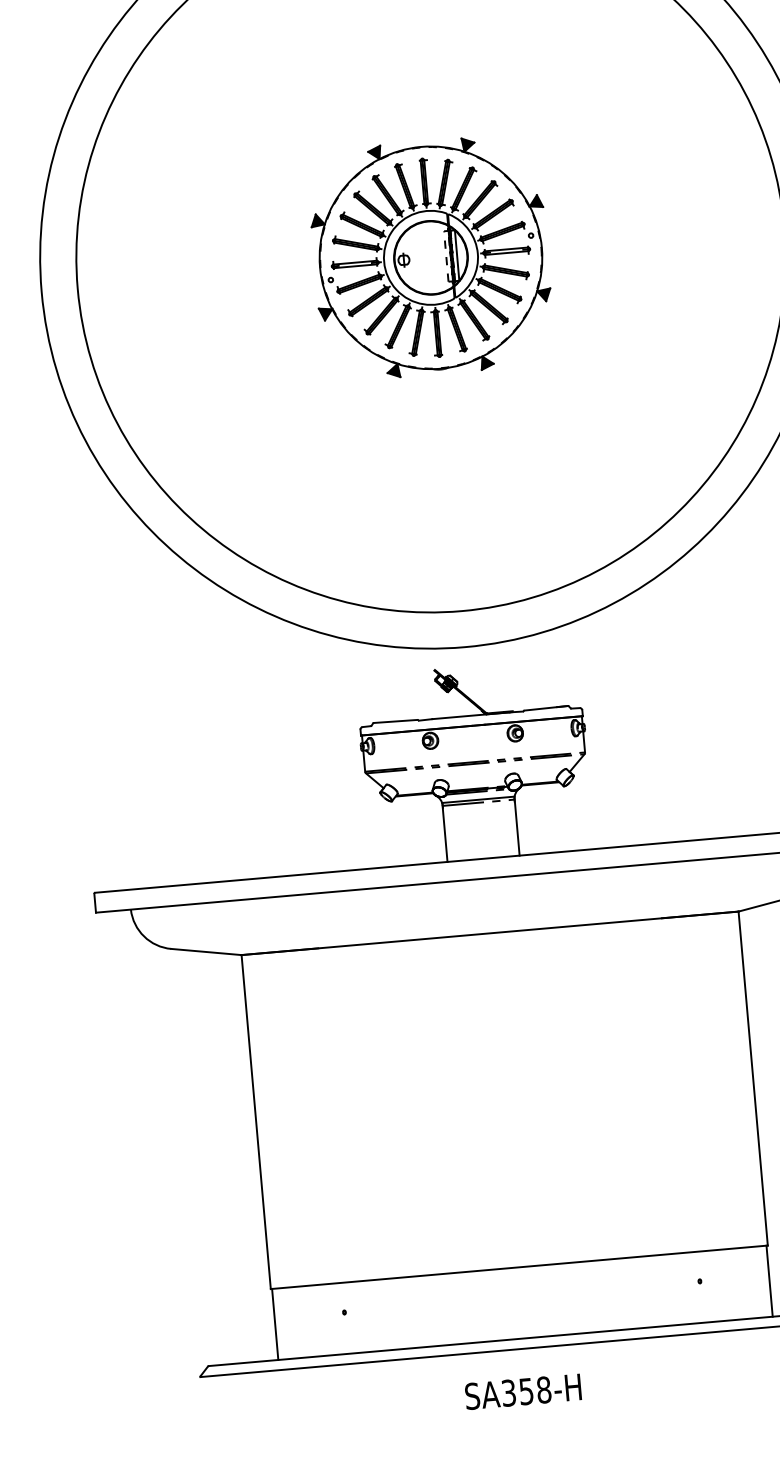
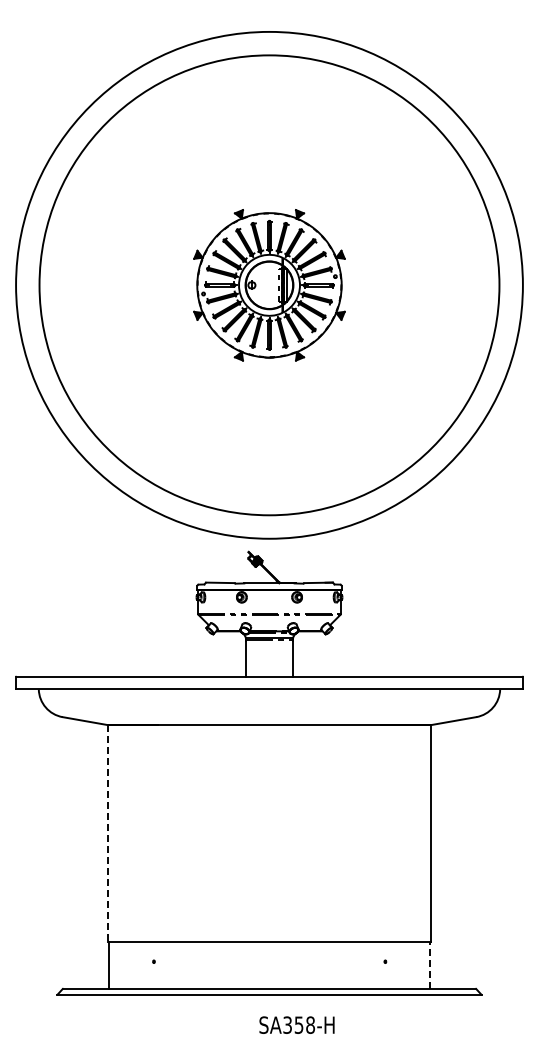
line: (255, 1121) -> (107, 833), solid -> dashed
line: (769, 1281) -> (430, 965), solid -> dashed
text: (522, 1390) -> (296, 1024), moved

